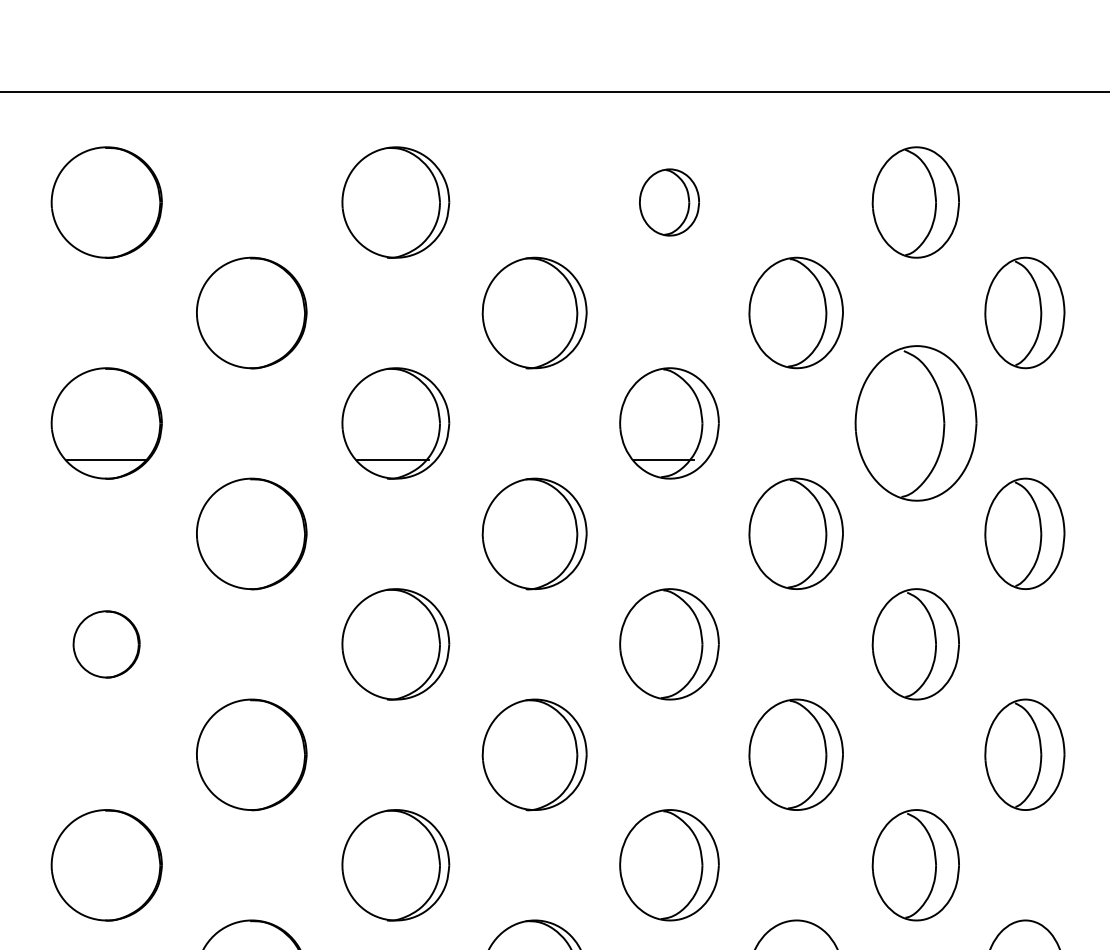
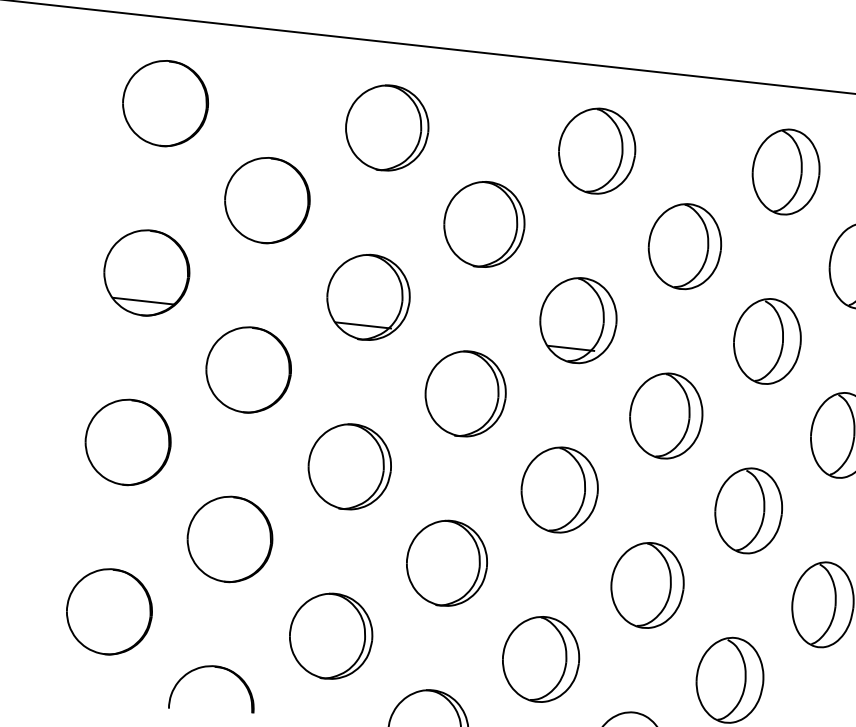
part: (669, 202) -> (597, 151), size x1.67
part: (915, 423) -> (767, 341), size x0.71
part: (106, 644) -> (127, 442), size x1.67

